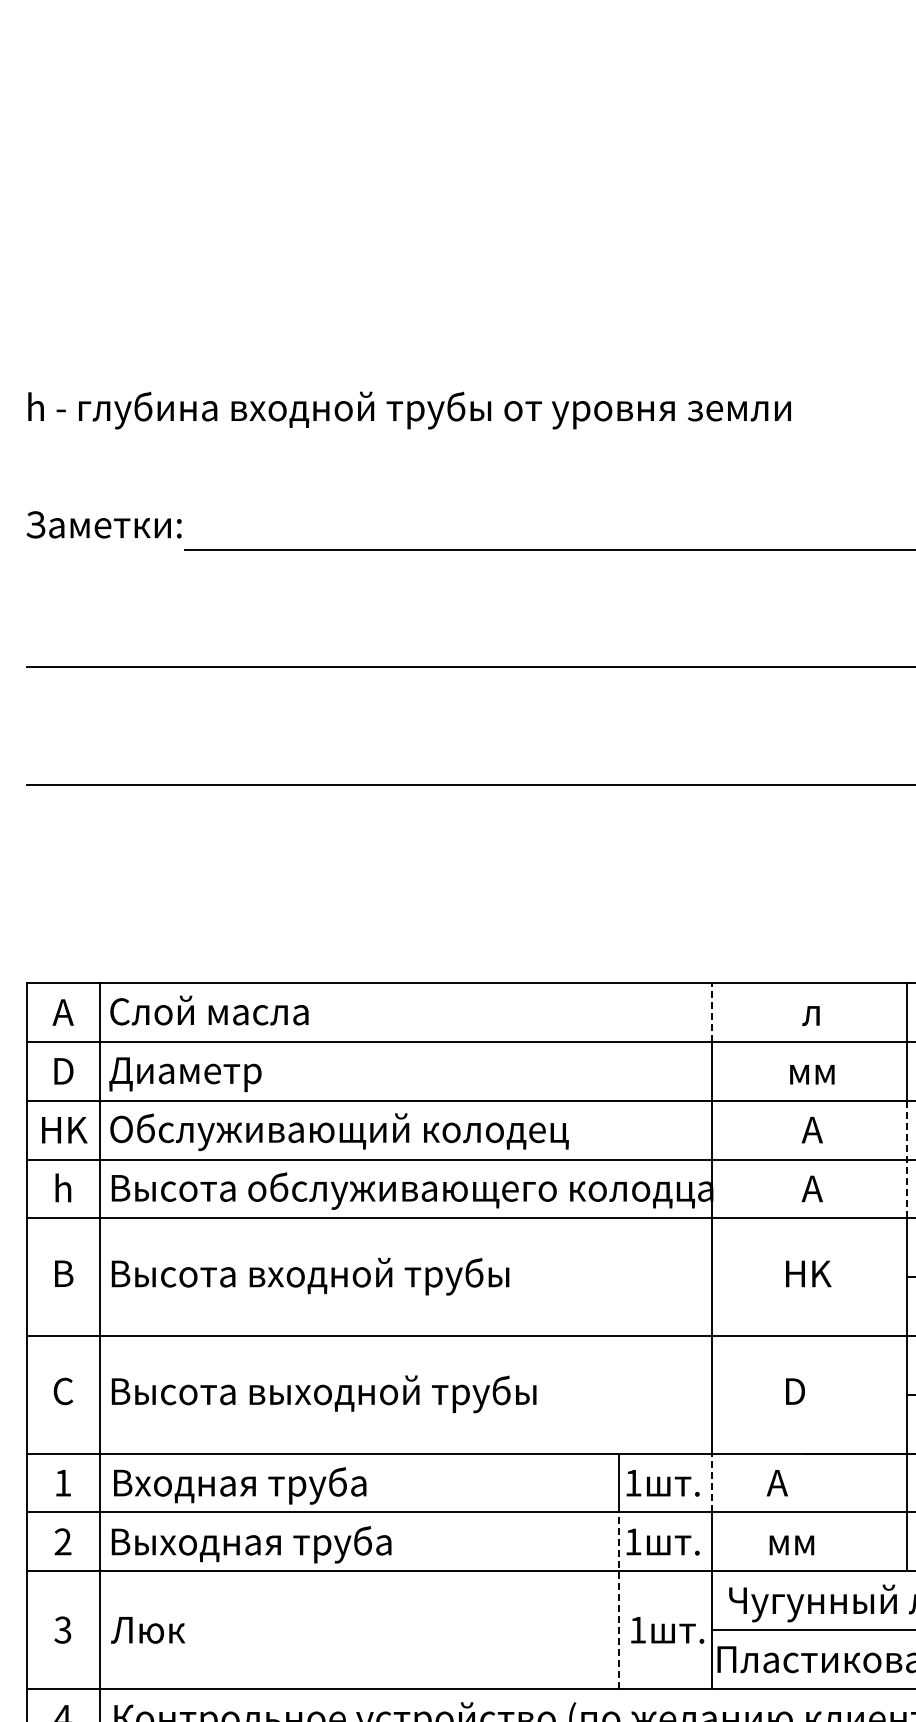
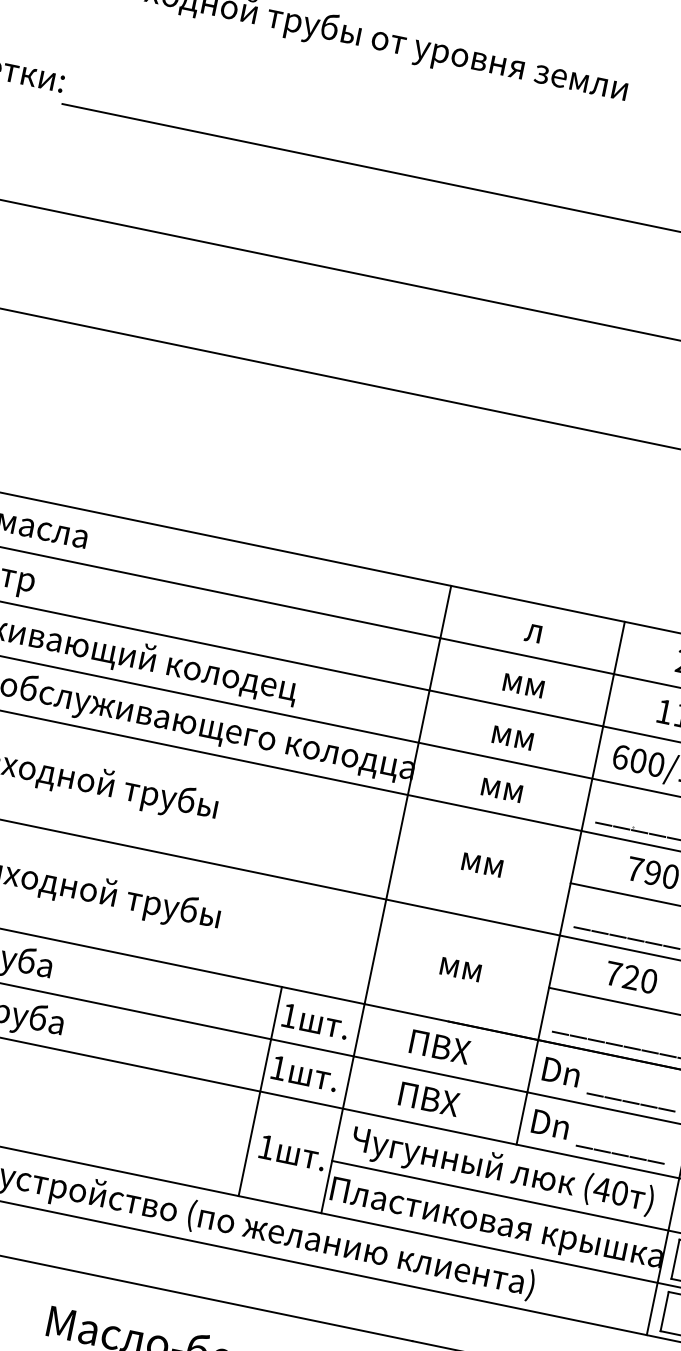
line: (711, 1011) -> (445, 611), dashed -> solid
text: (812, 1129) -> (513, 734), A -> мм
line: (907, 1159) -> (592, 778), dashed -> solid
text: (812, 1188) -> (502, 786), A -> мм
text: (808, 1273) -> (483, 861), HK -> мм
text: (807, 1391) -> (460, 966), D -> мм
line: (711, 1482) -> (358, 1029), dashed -> solid
text: (800, 1483) -> (437, 1046), A -> ПВХ
text: (802, 1541) -> (428, 1098), мм -> ПВХ
line: (618, 1600) -> (254, 1117), dashed -> solid

